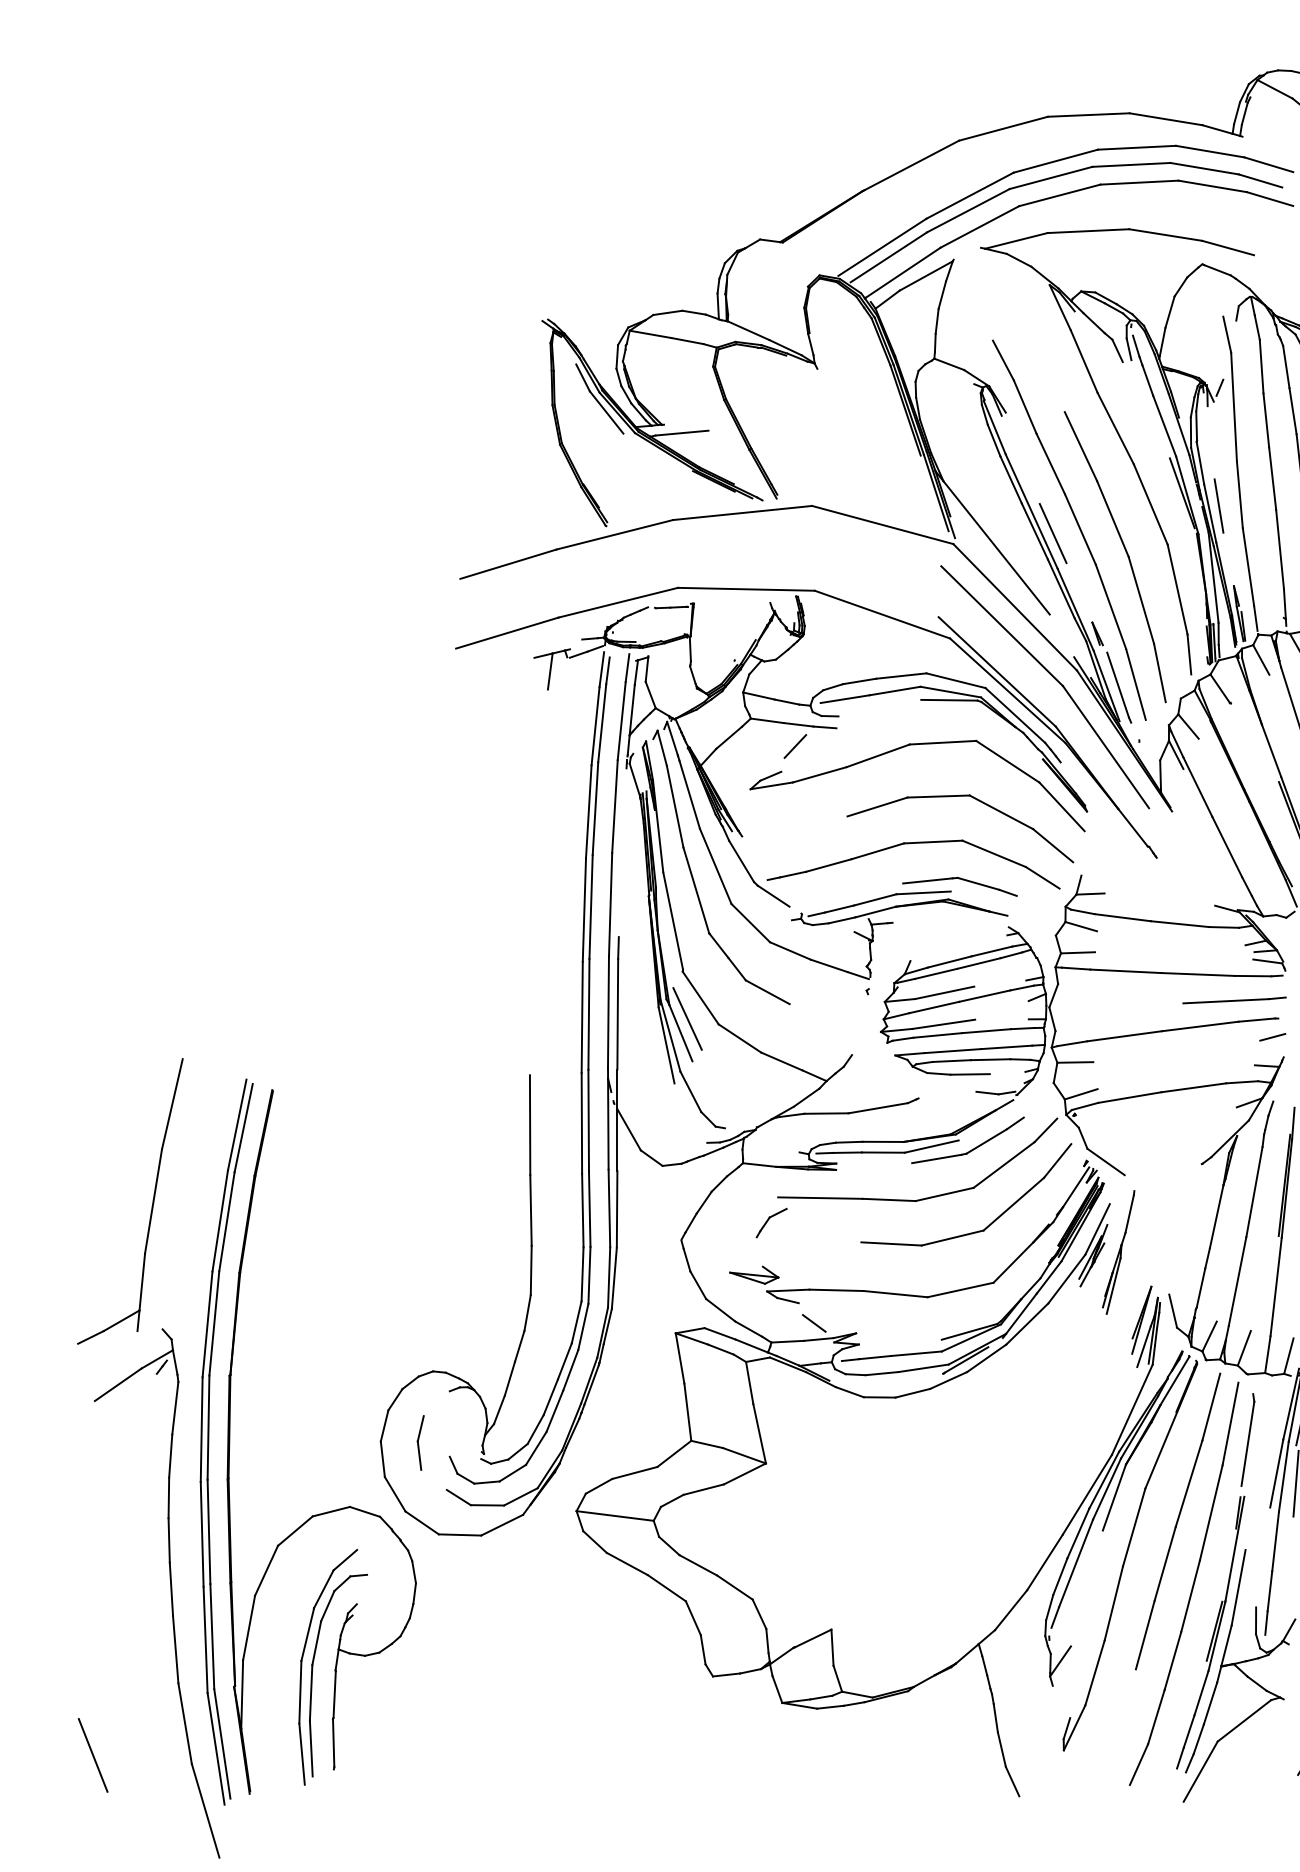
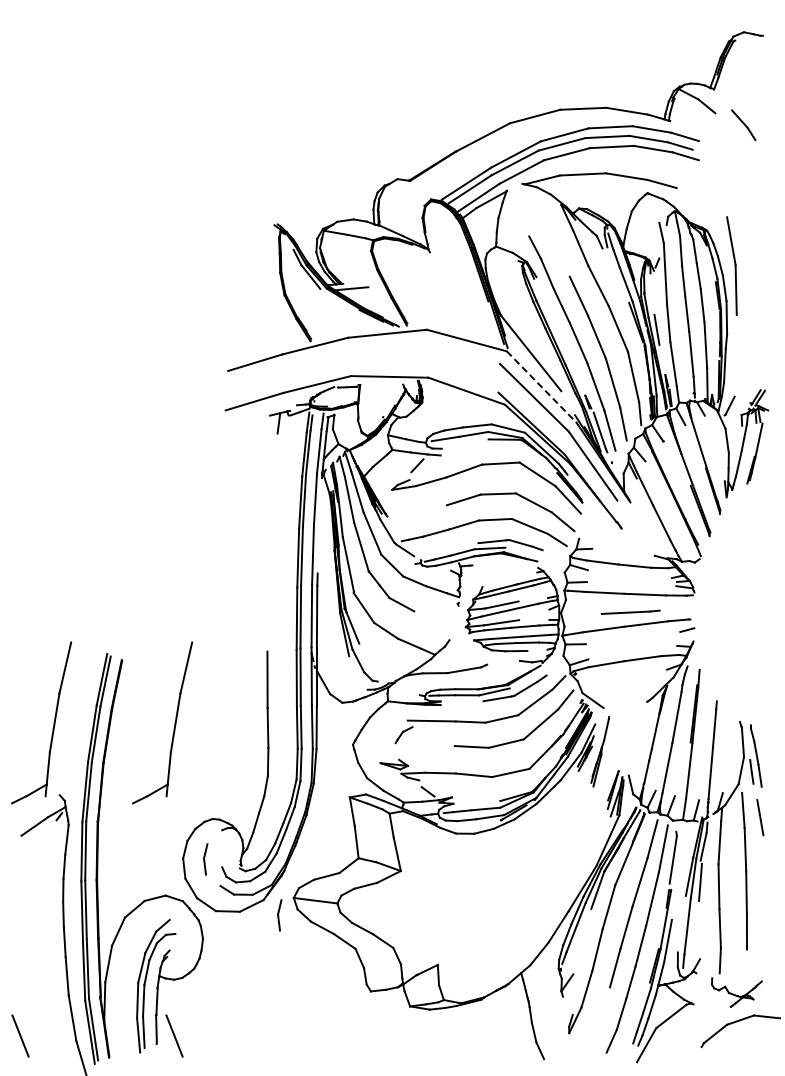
line: (1051, 533) -> (562, 345), removed
line: (1014, 608) -> (541, 387), solid -> dashed
line: (1234, 999) -> (630, 611), moved
line: (687, 1018) -> (356, 619), removed
part: (365, 1200) -> (174, 722), added
part: (551, 1542) -> (279, 915), added
line: (365, 1754) -> (174, 1035), added

